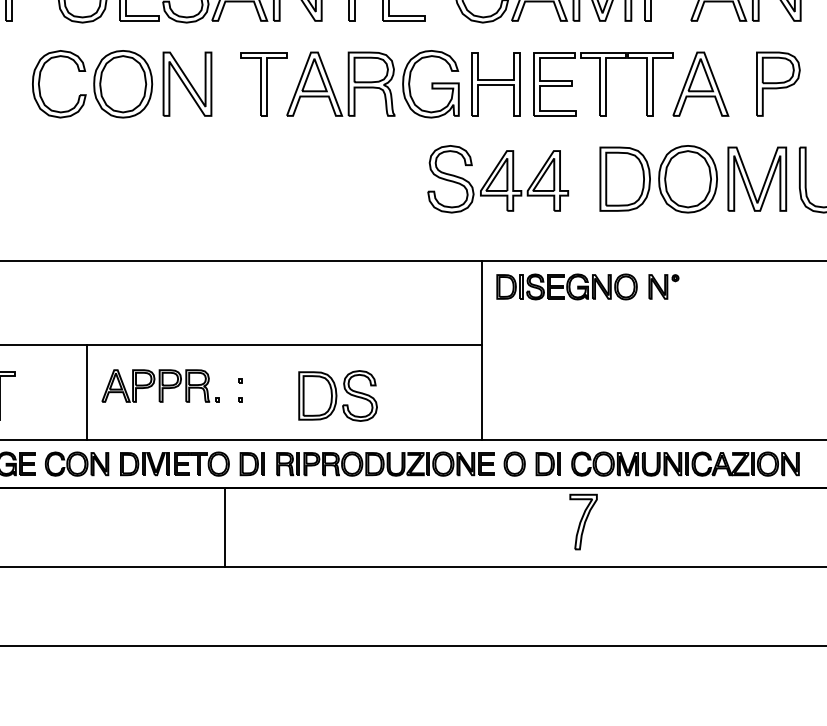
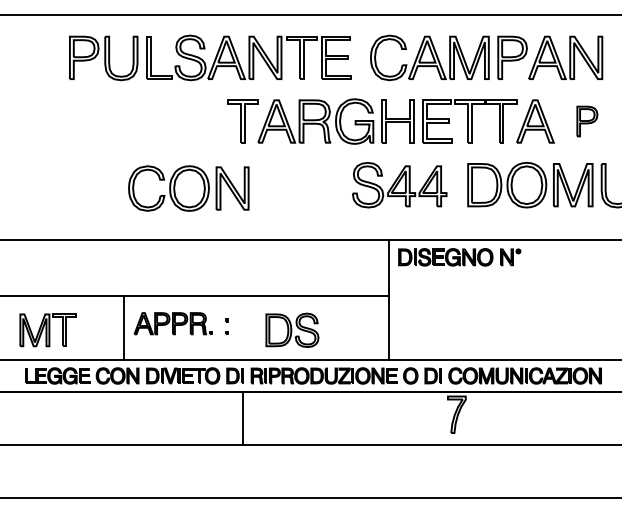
part: (121, 84) -> (188, 188), moved
part: (778, 84) -> (587, 121), size x0.7
line: (224, 526) -> (242, 417), moved

